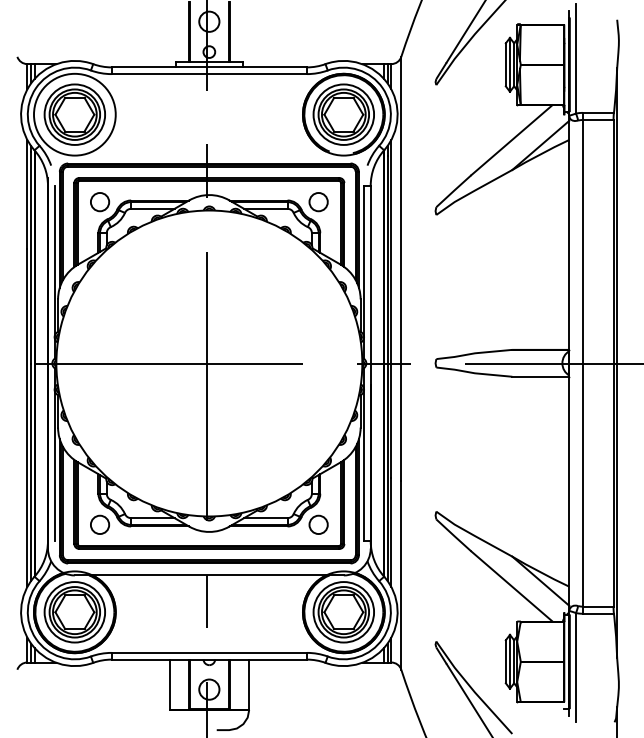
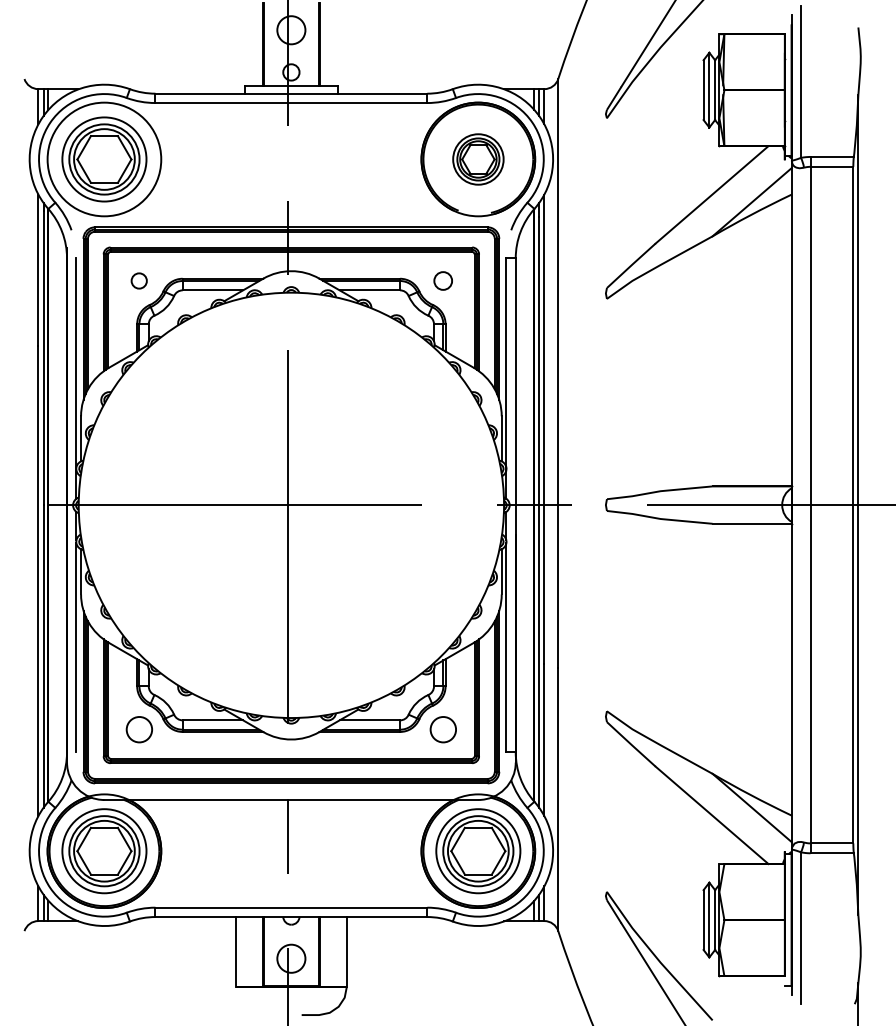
part: (343, 114) -> (478, 159), size x0.6
circle: (99, 201) -> (138, 280), size x0.6
circle: (318, 201) -> (442, 280), size x0.7

